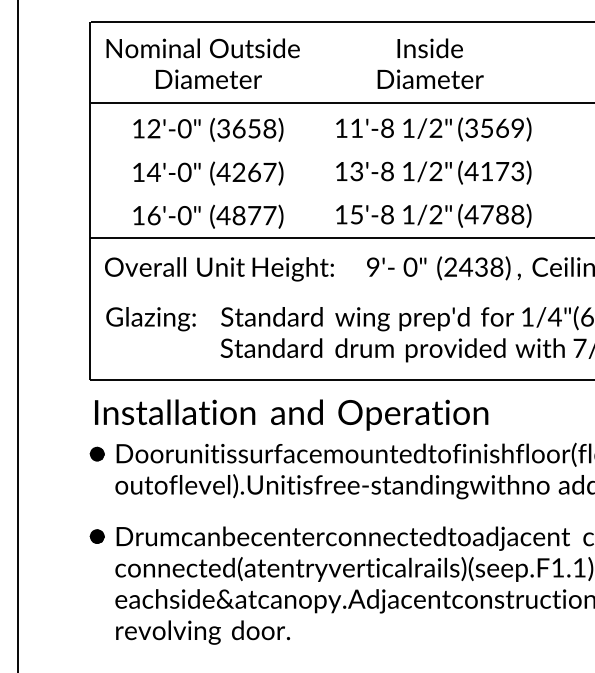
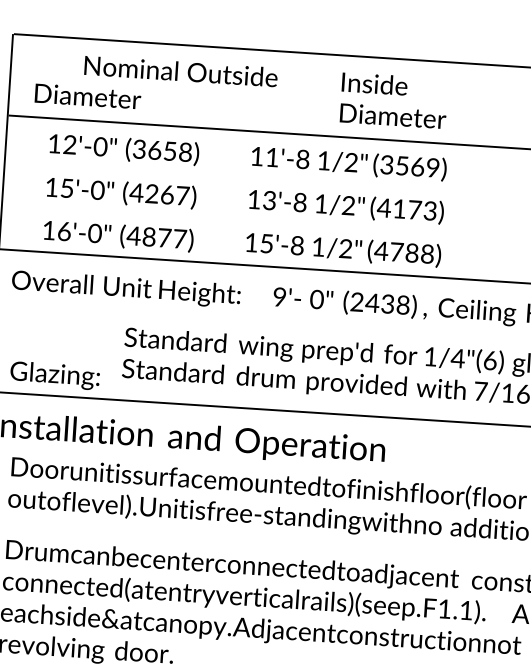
text: (202, 48) -> (180, 71), moved
text: (429, 48) -> (374, 84), moved
text: (208, 79) -> (87, 96), moved
text: (430, 79) -> (392, 116), moved
text: (153, 172) -> (66, 188), 14'-0" -> 15'-0"
text: (150, 319) -> (54, 376), moved

